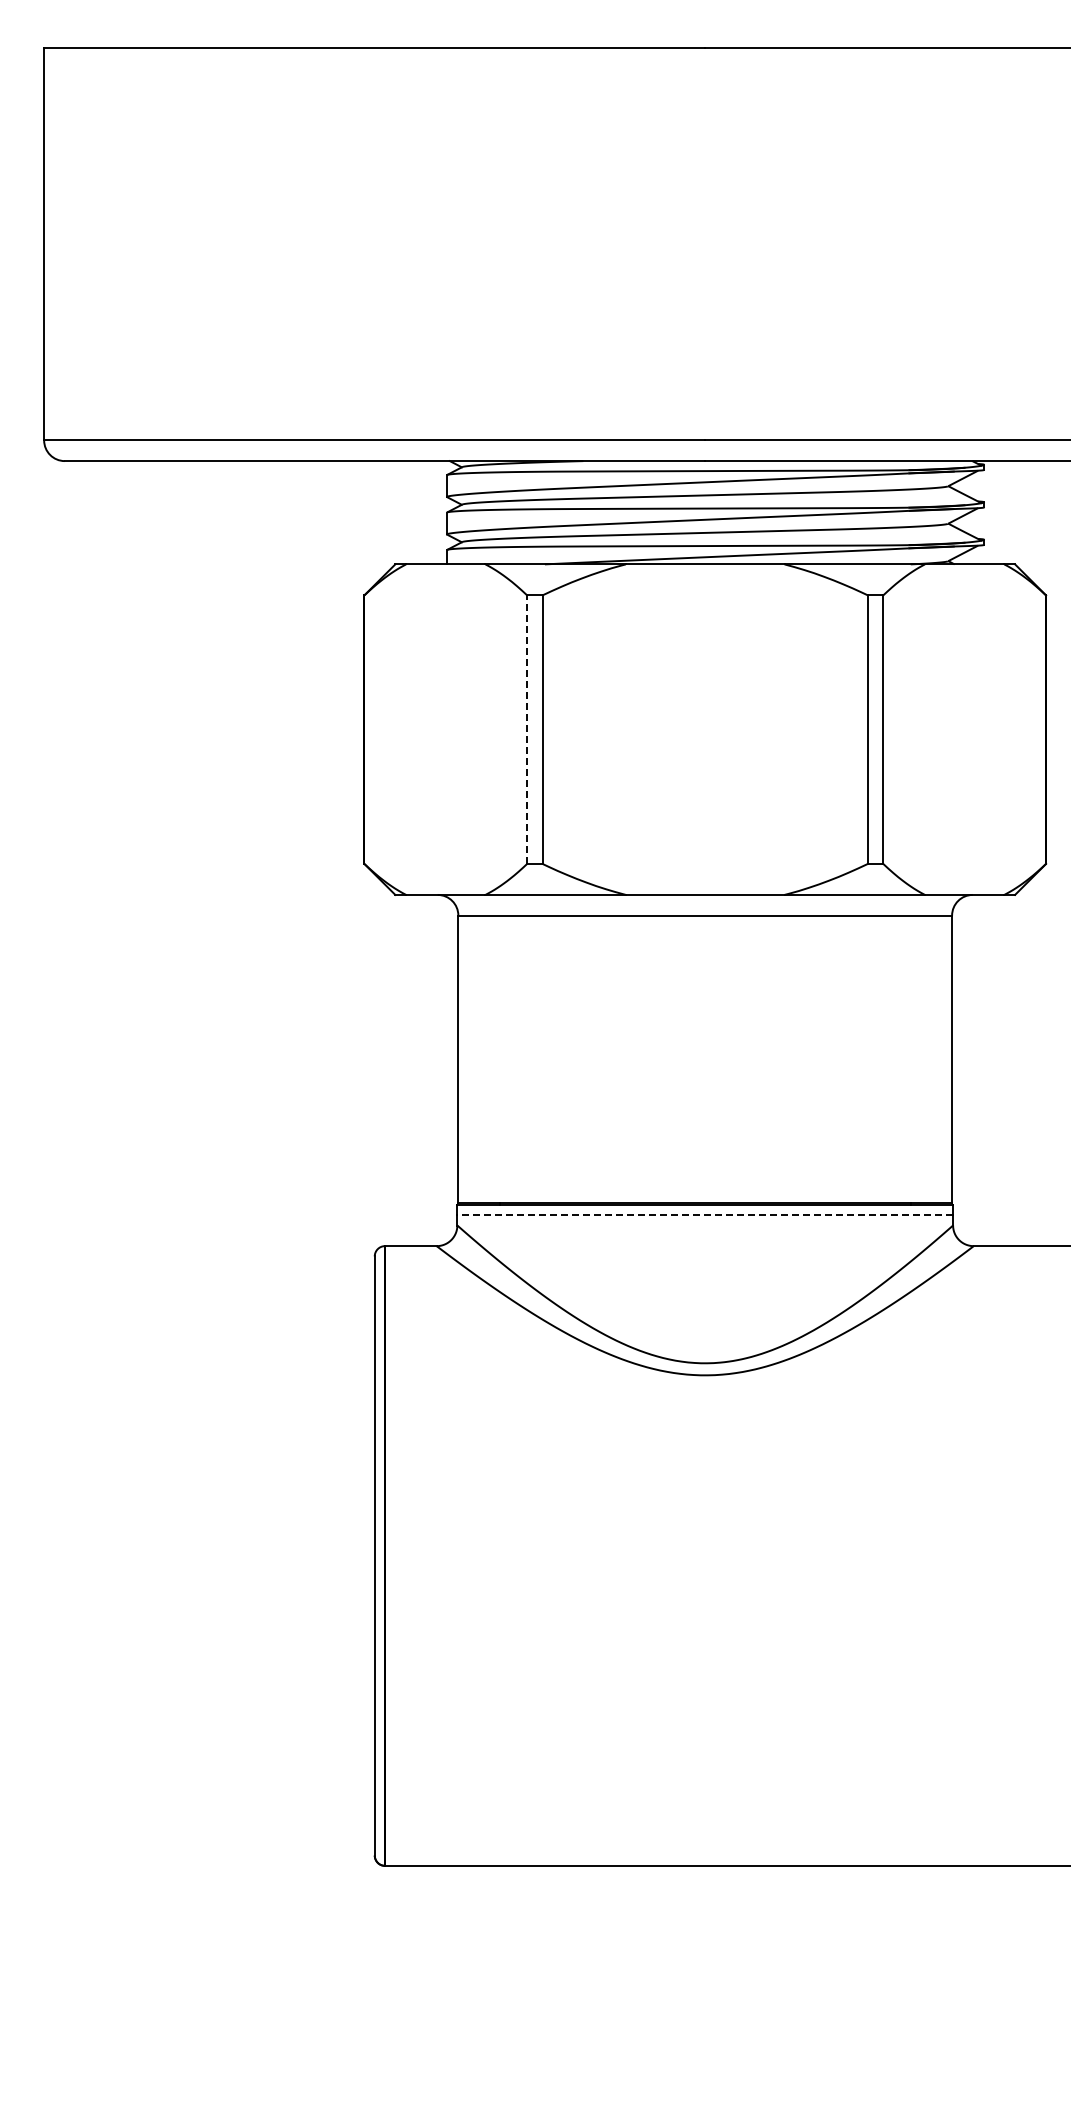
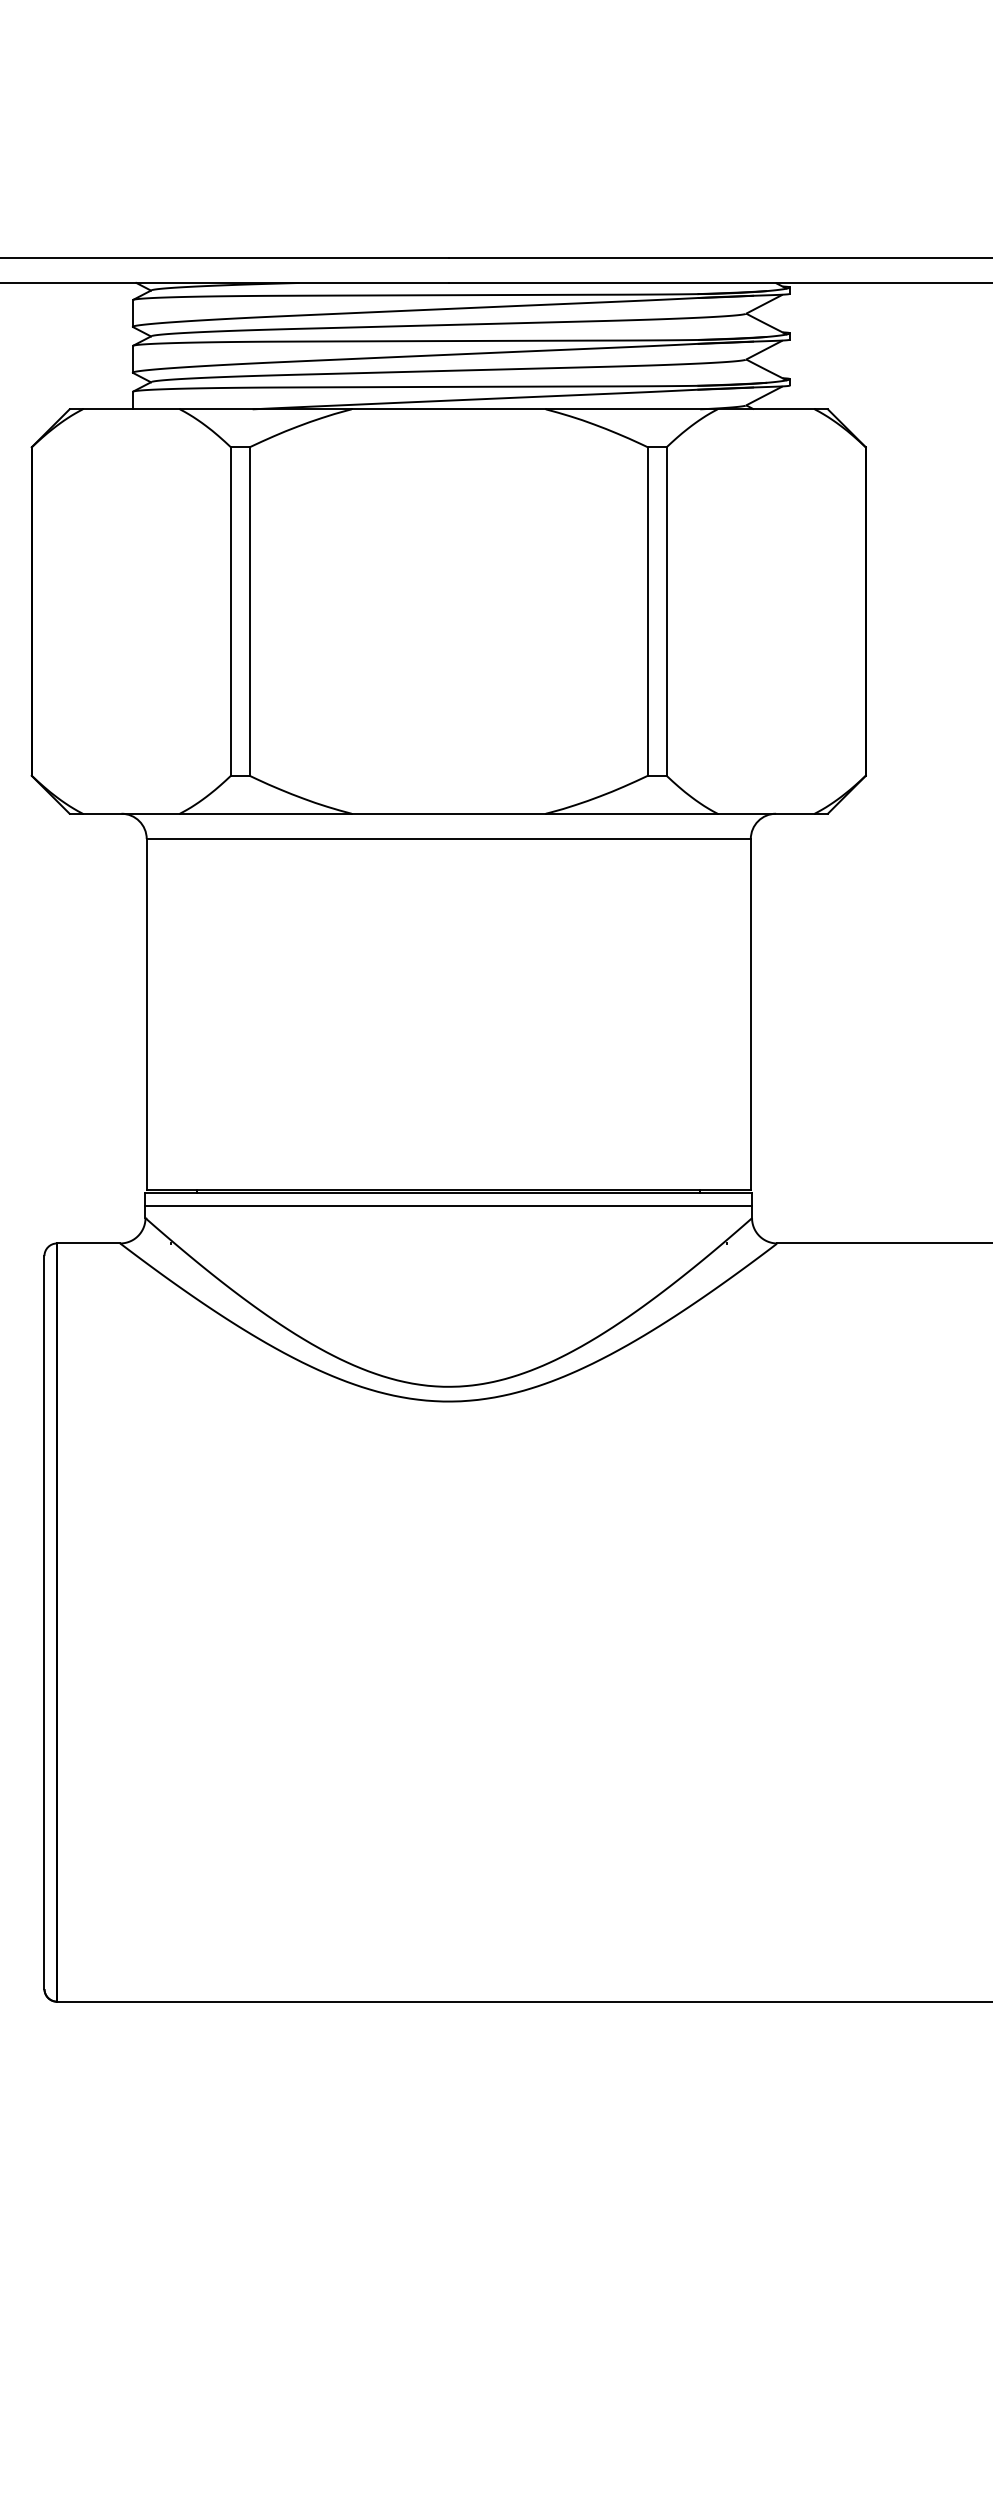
line: (527, 729) -> (231, 611), dashed -> solid
line: (705, 1215) -> (449, 1205), dashed -> solid

